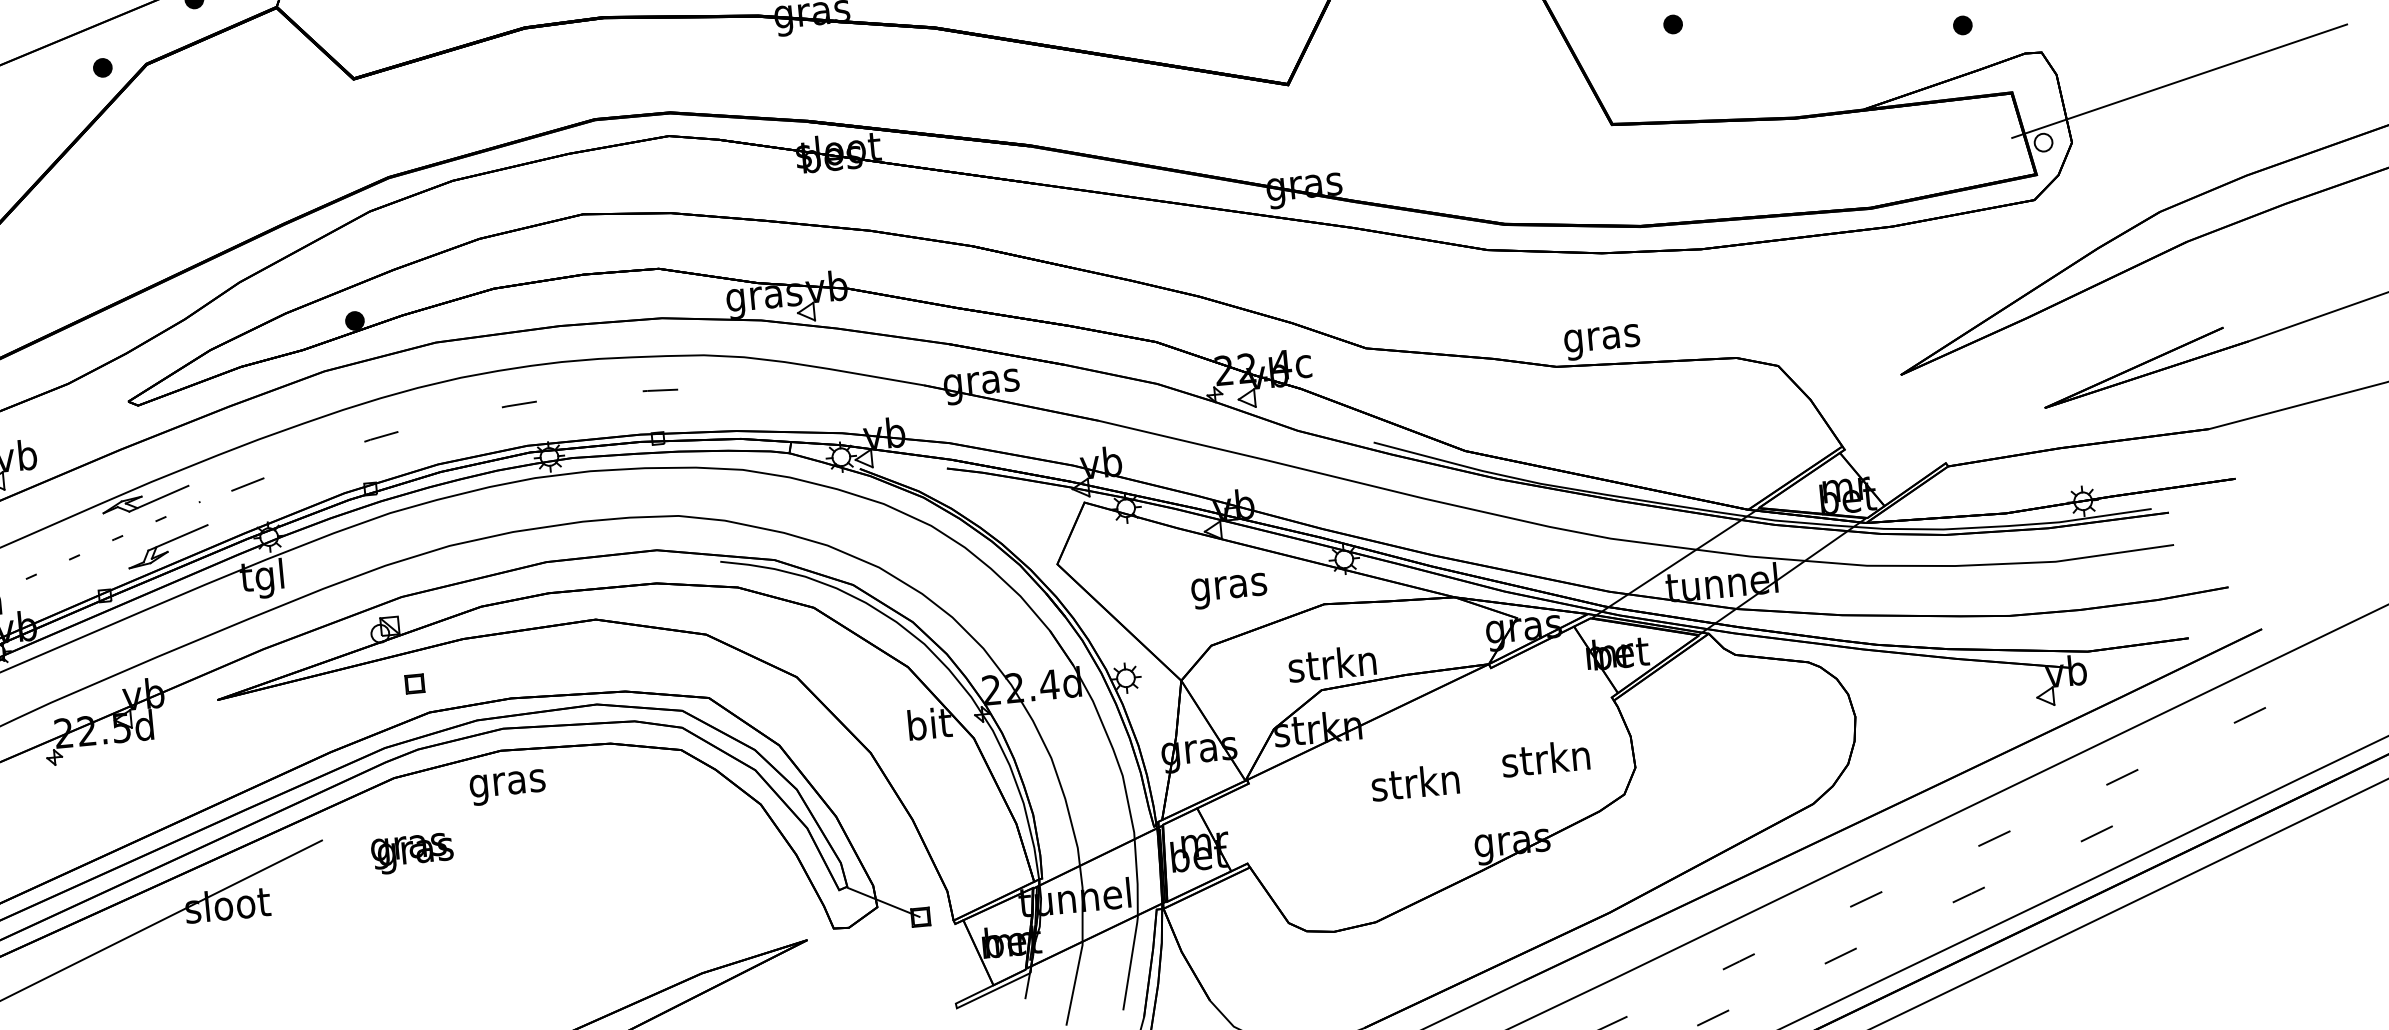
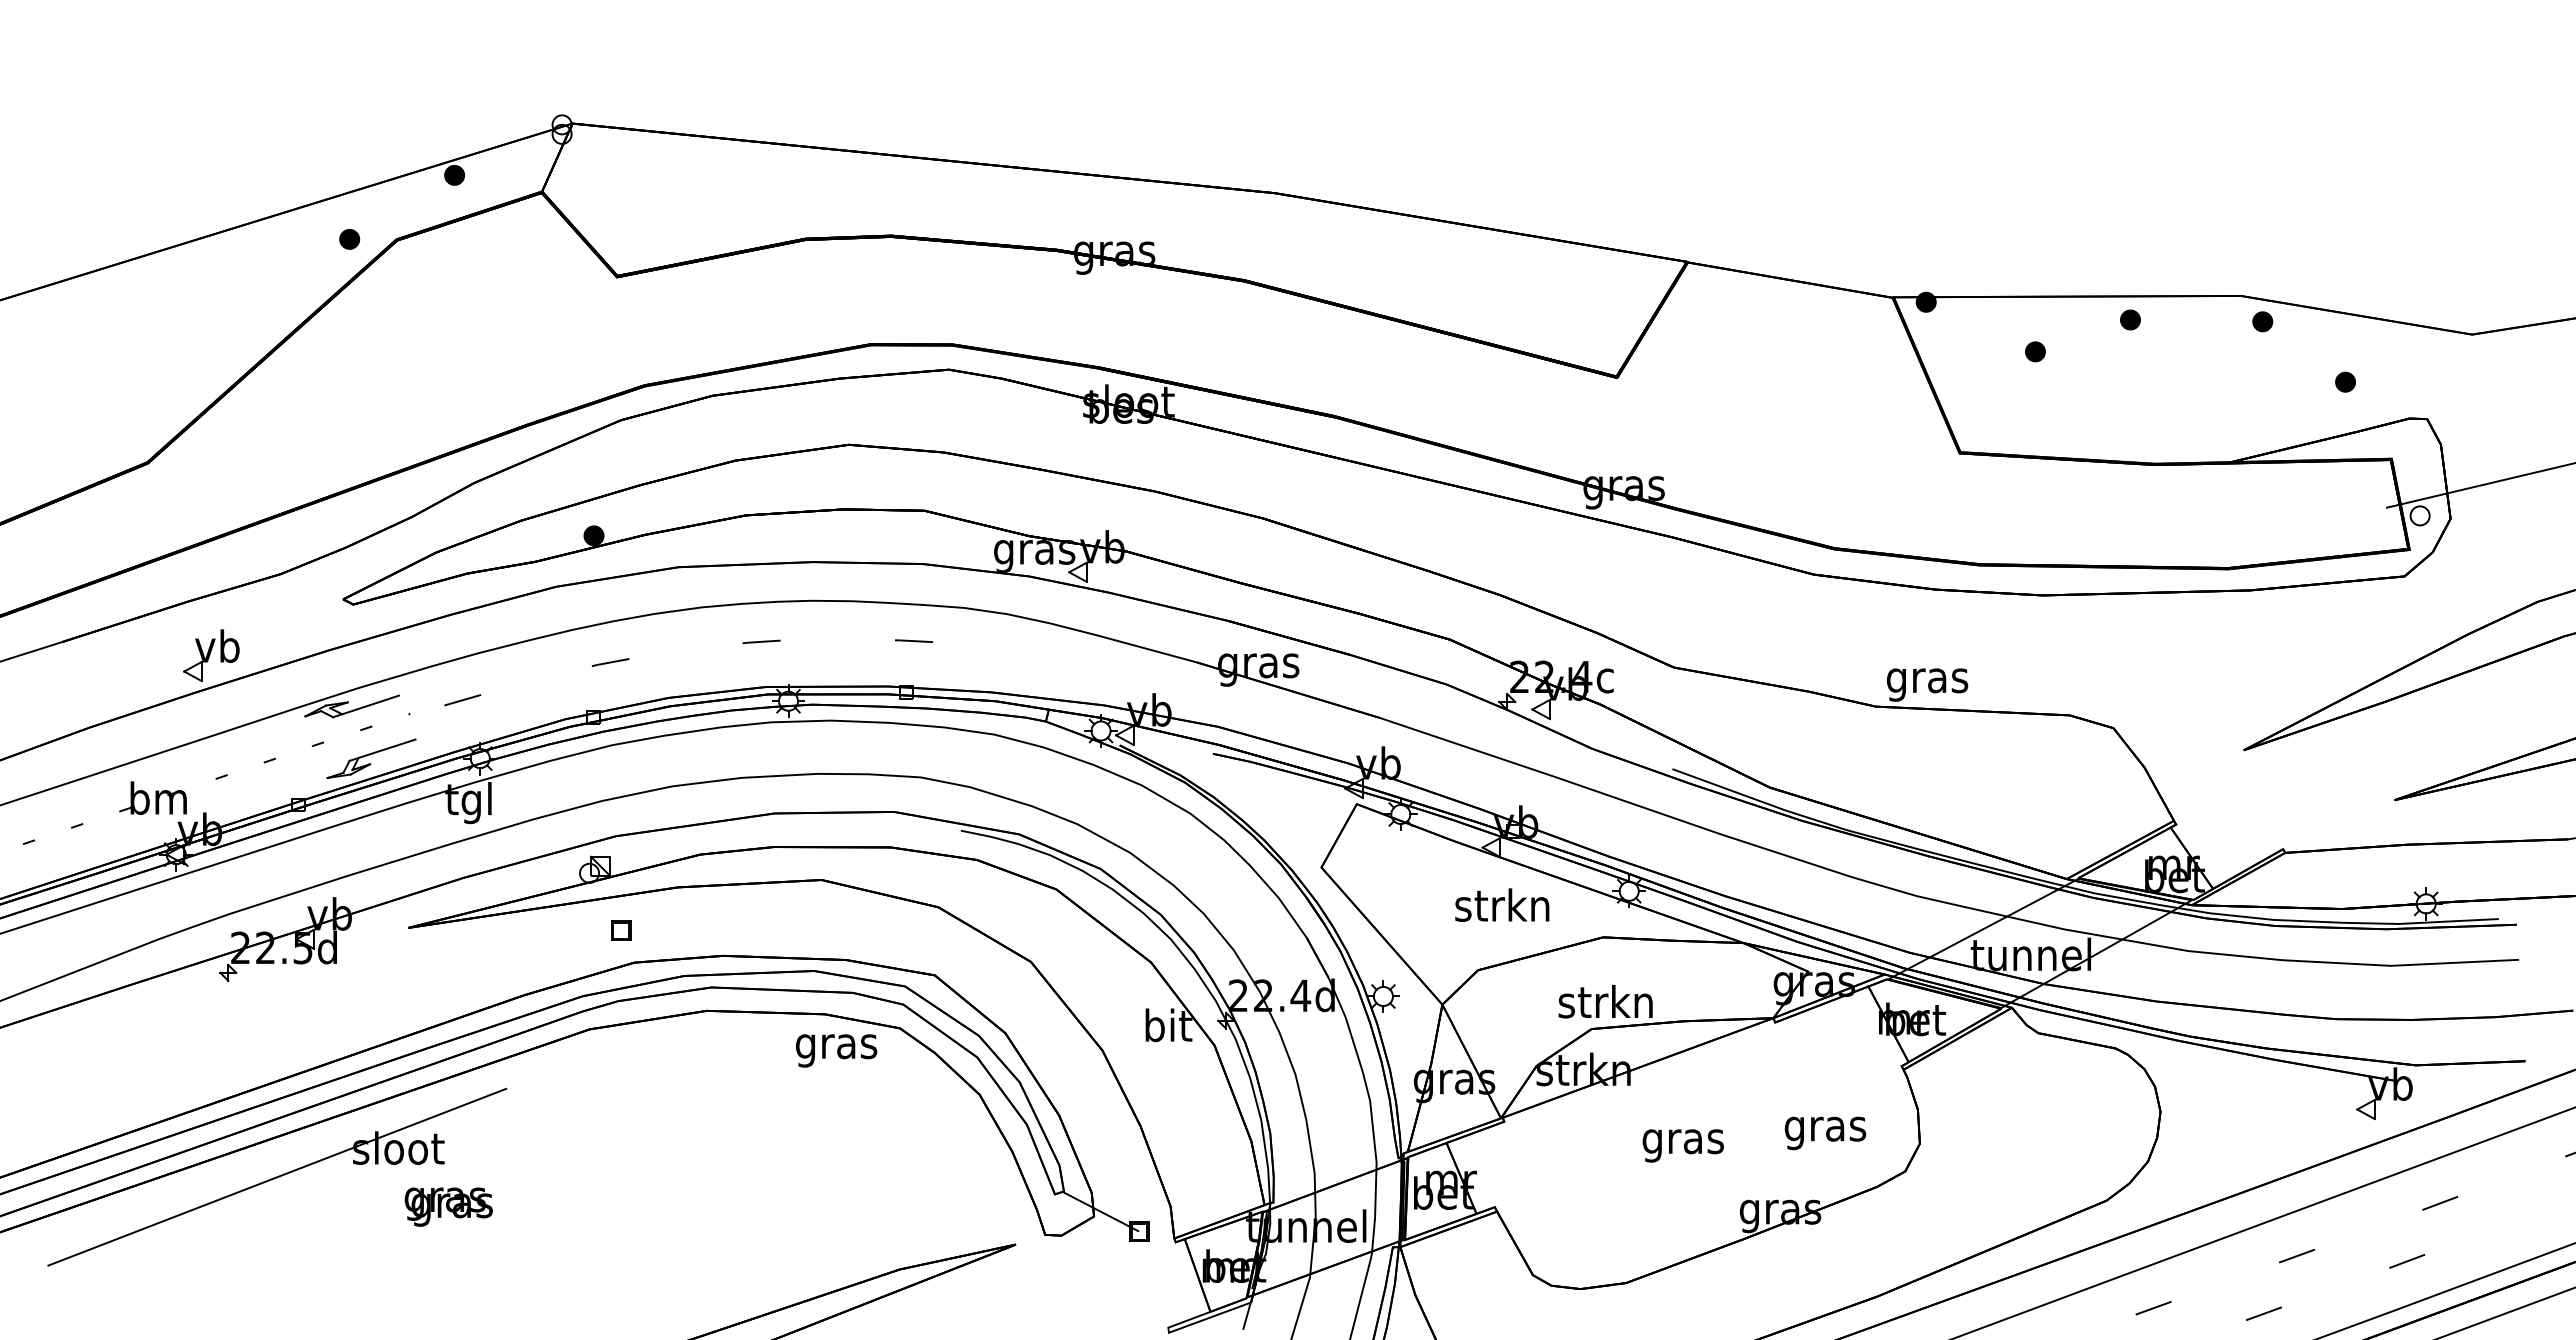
text: (1228, 587) -> (1502, 909), gras -> strkn
text: (1545, 762) -> (1824, 1129), strkn -> gras
text: (1415, 786) -> (1682, 1141), strkn -> gras
text: (507, 787) -> (836, 1050), moved
text: (412, 853) -> (448, 1206), moved

